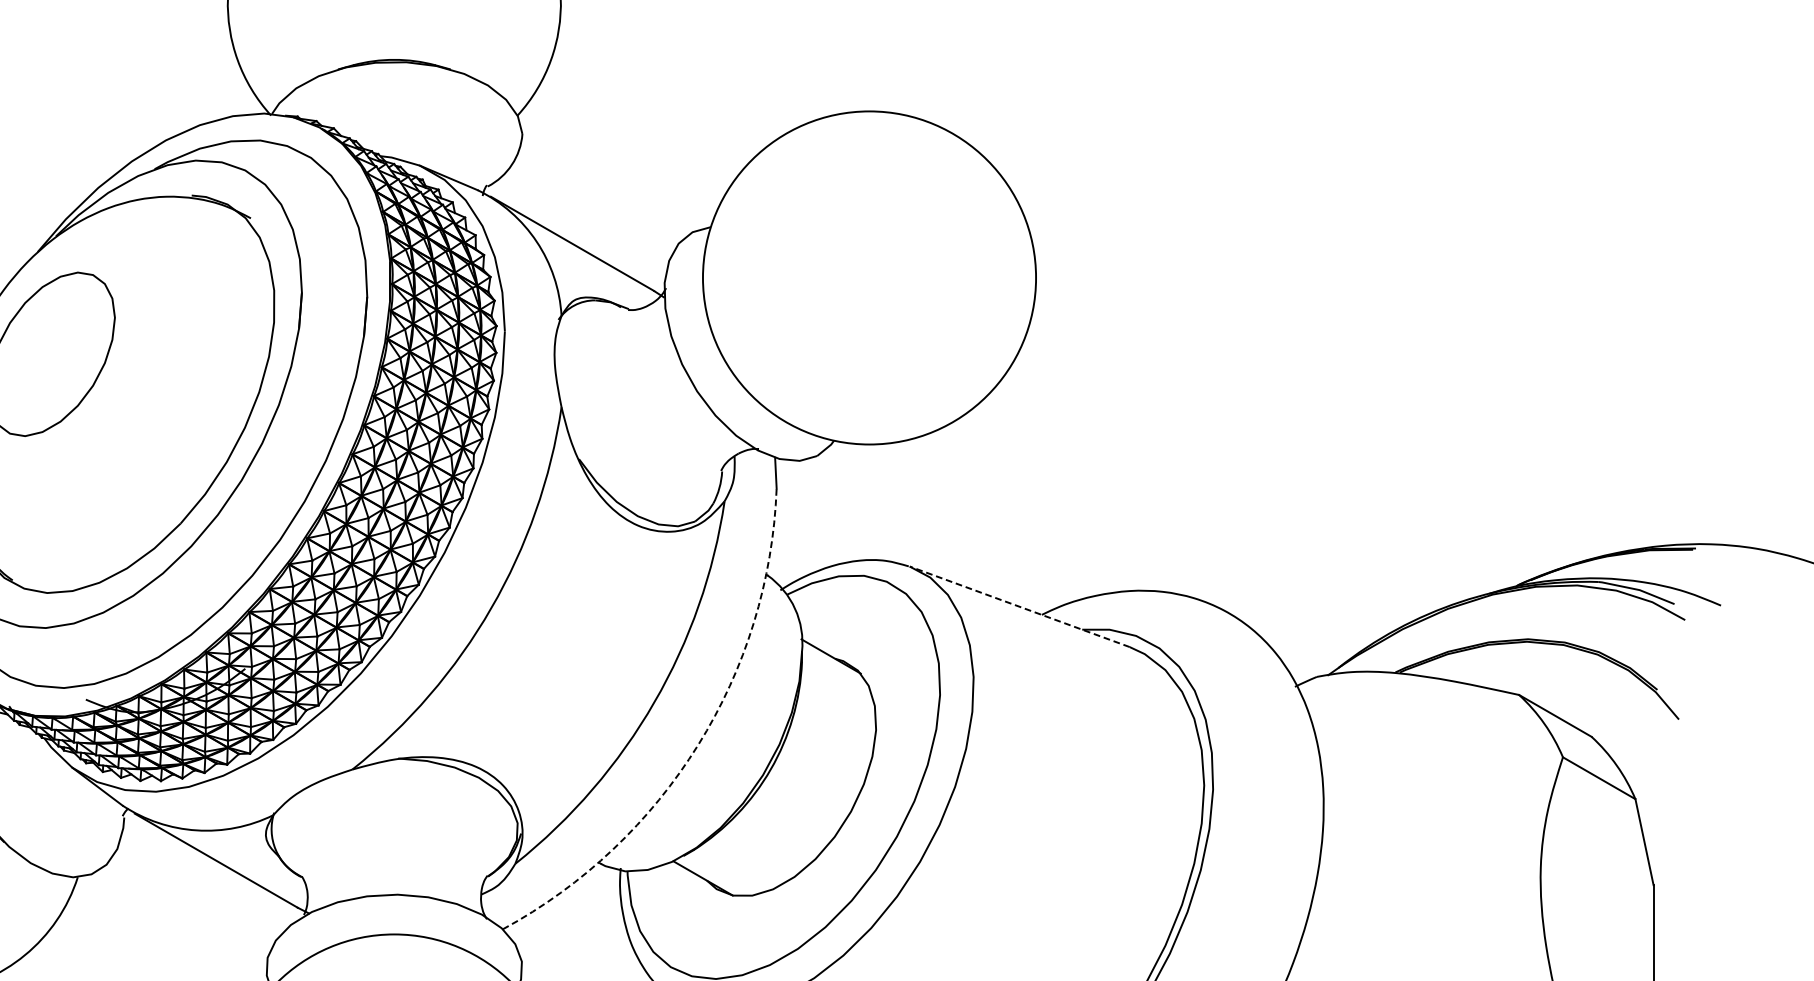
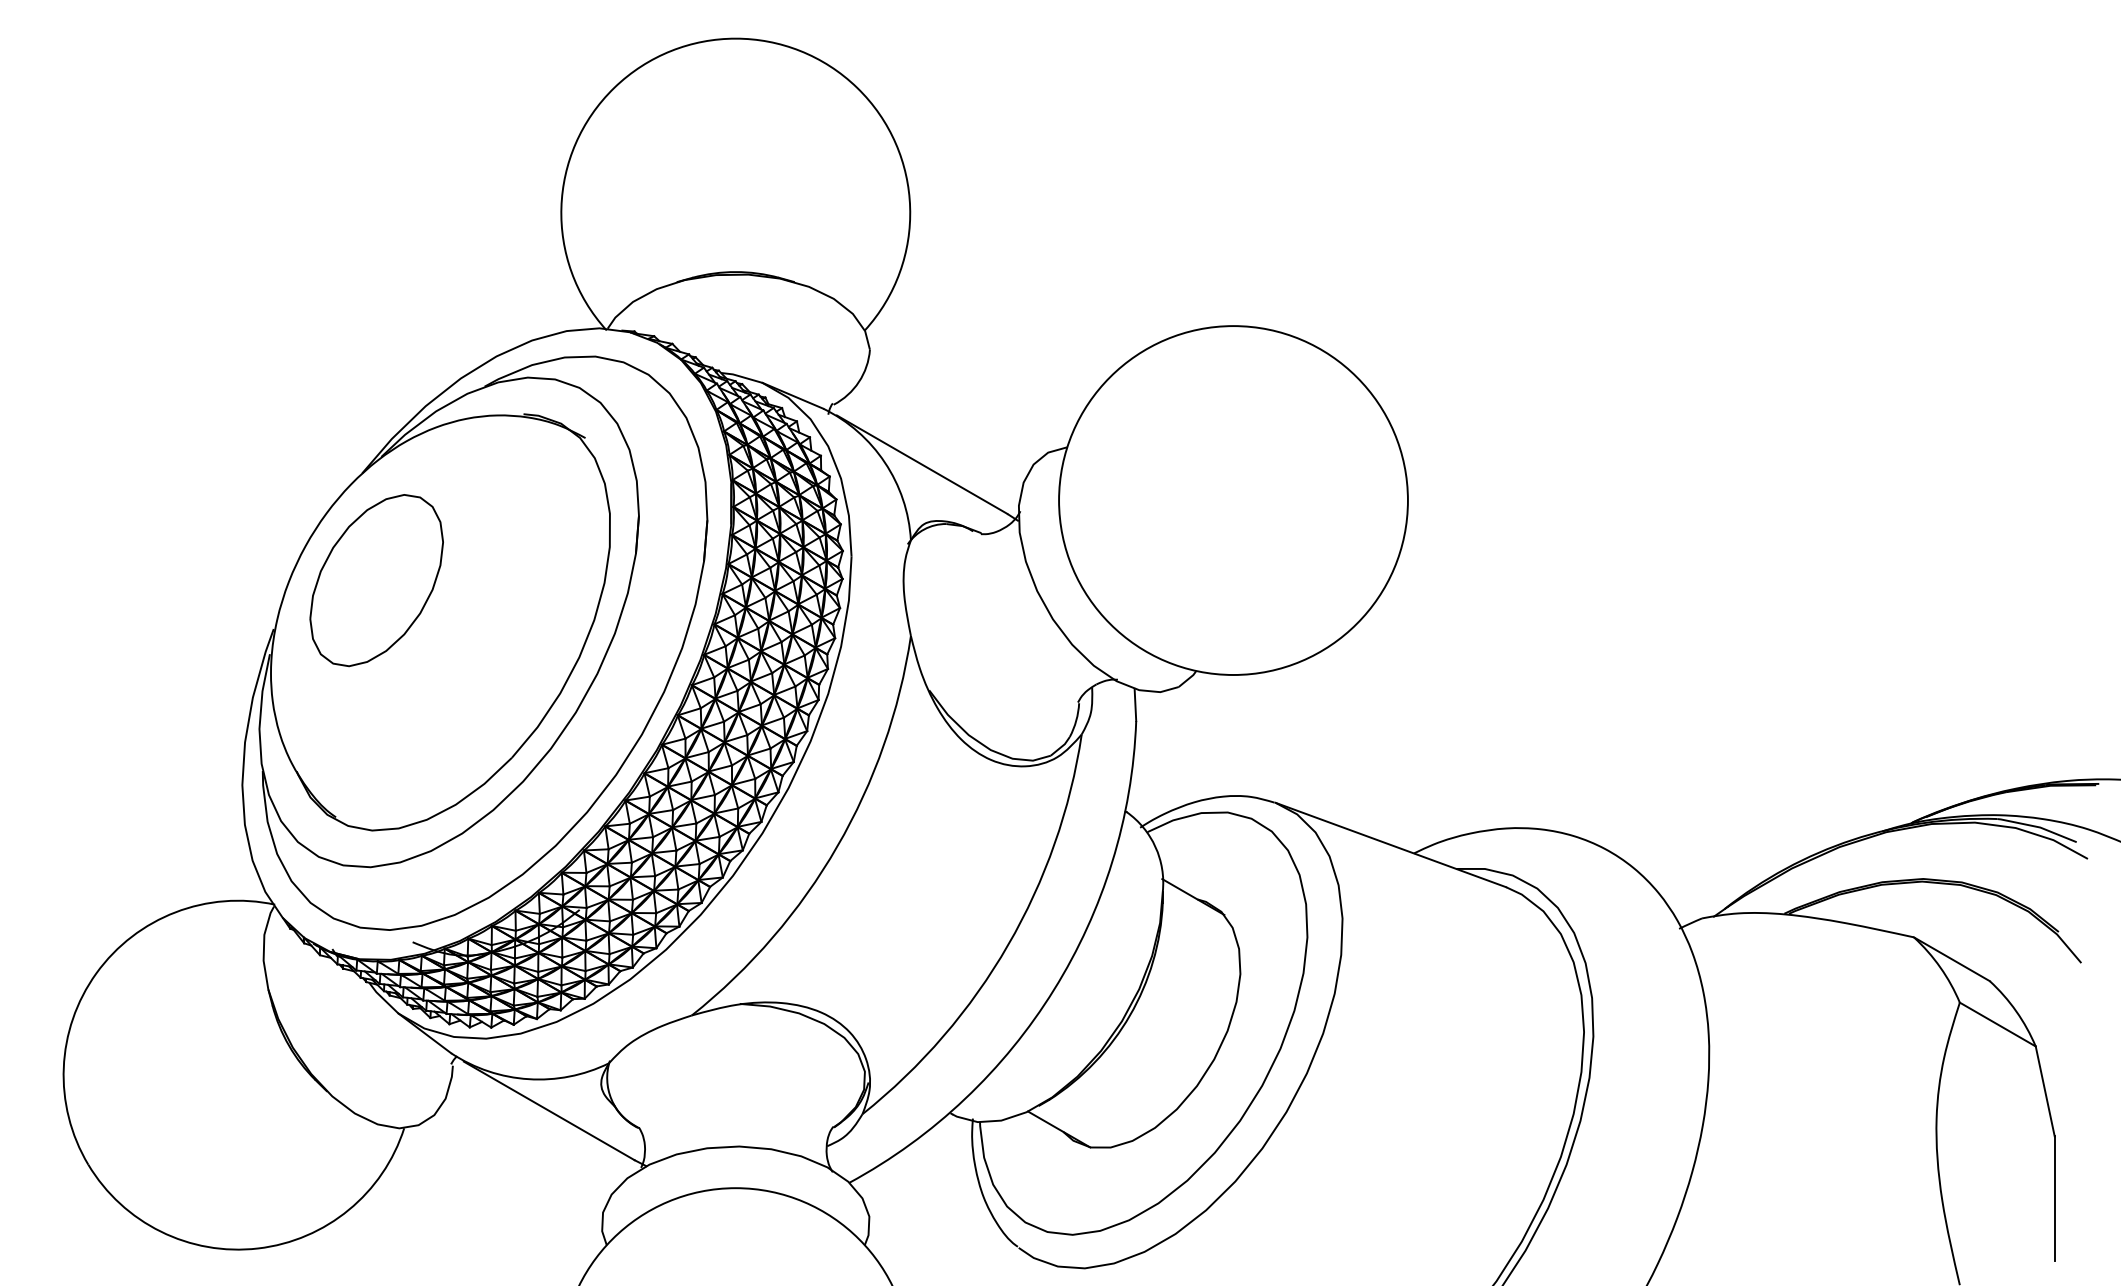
line: (1019, 606) -> (1390, 844), dashed -> solid
arc: (698, 744) -> (1054, 989), dashed -> solid

